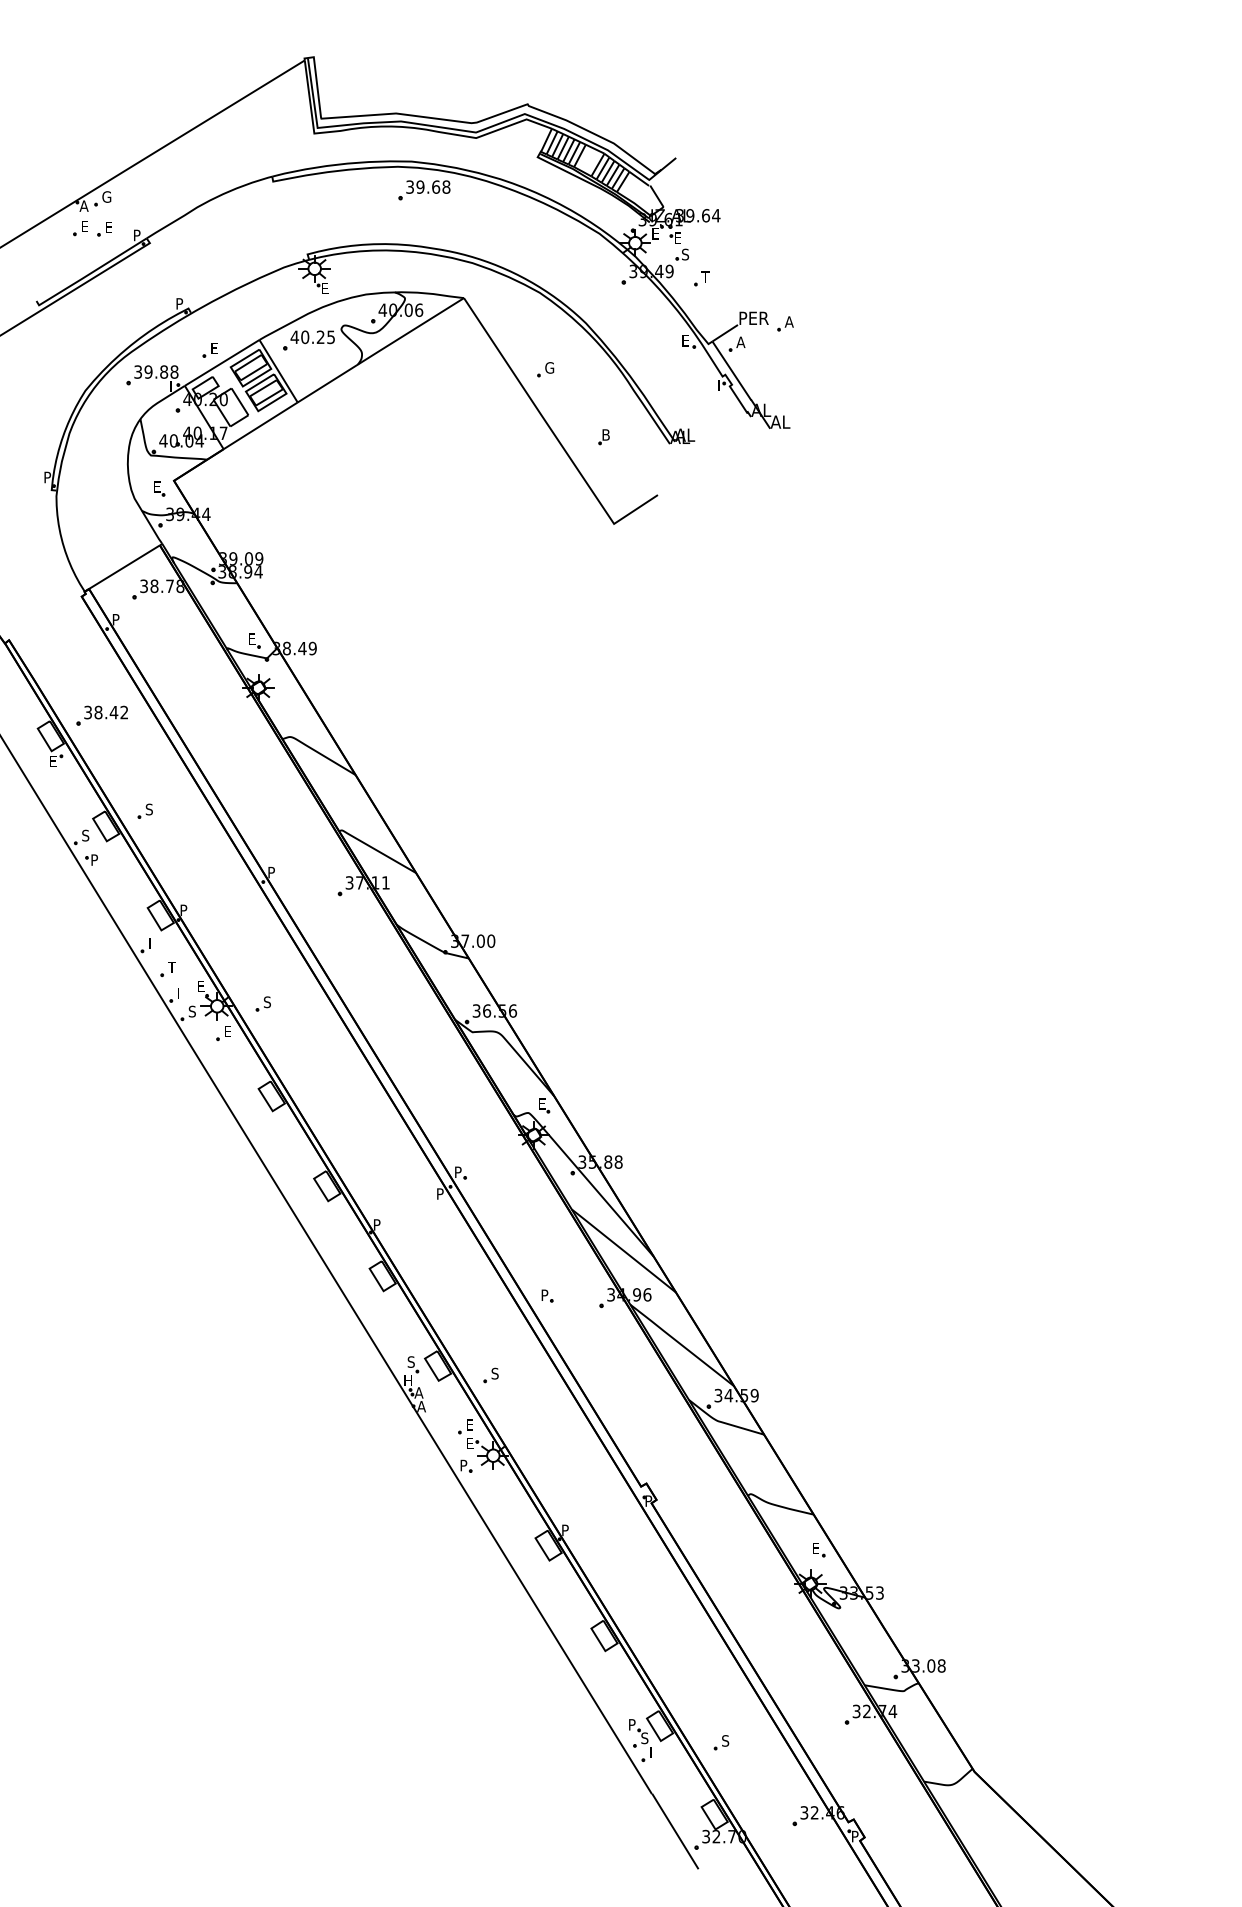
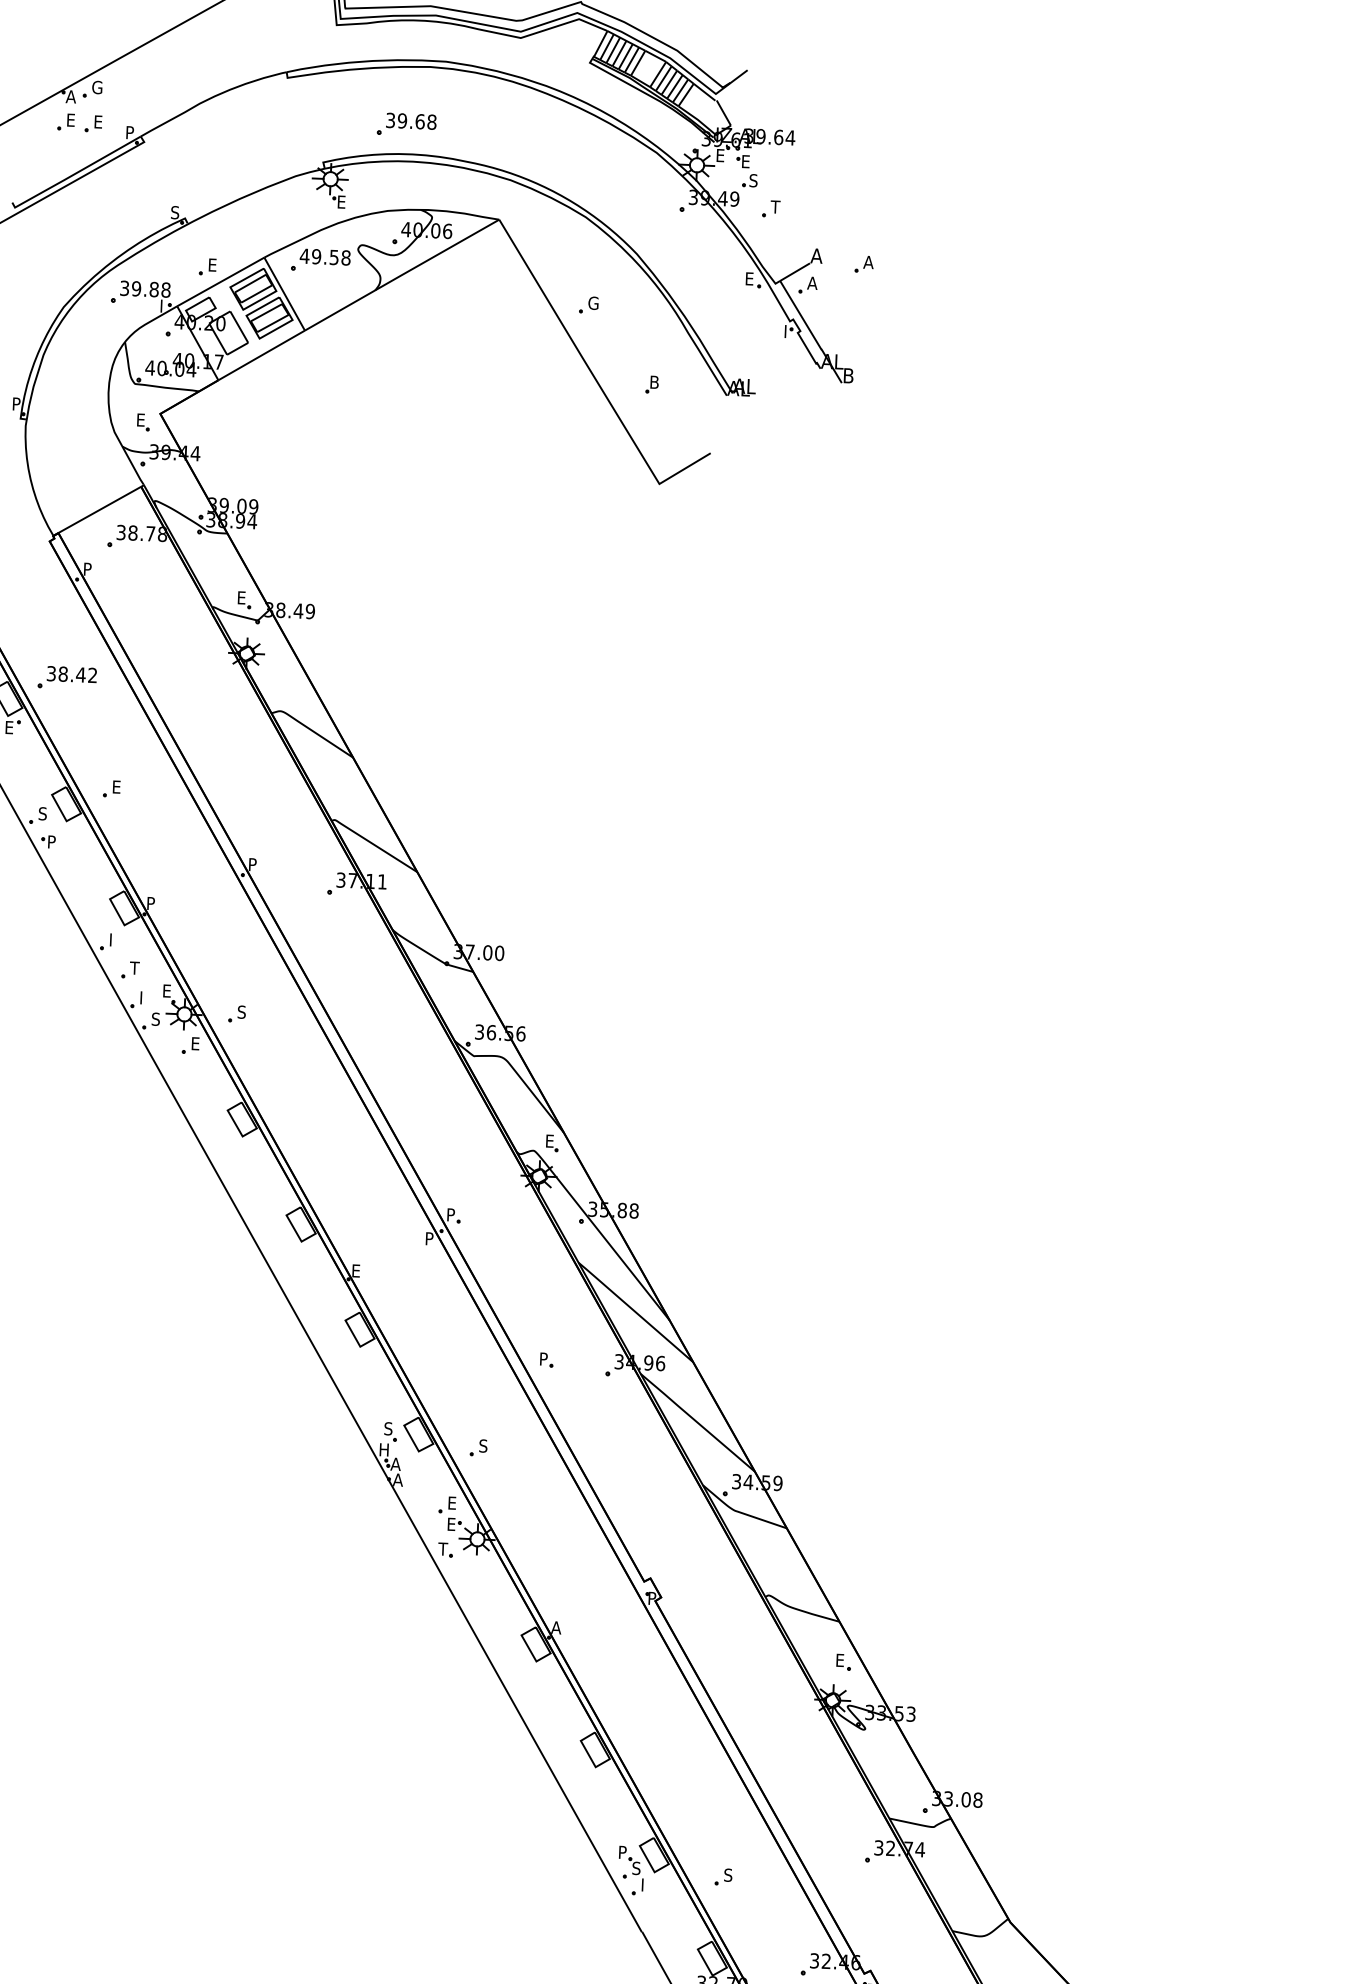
part: (424, 190) -> (406, 124), moved
text: (179, 303) -> (175, 212), P -> S
text: (753, 317) -> (828, 255), PER -> A
text: (318, 337) -> (331, 257), 40.25 -> 49.58
text: (780, 421) -> (853, 375), AL -> B
text: (148, 809) -> (115, 786), S -> E
text: (377, 1224) -> (356, 1270), P -> E
text: (463, 1465) -> (442, 1549), P -> T
text: (565, 1530) -> (556, 1627), P -> A

